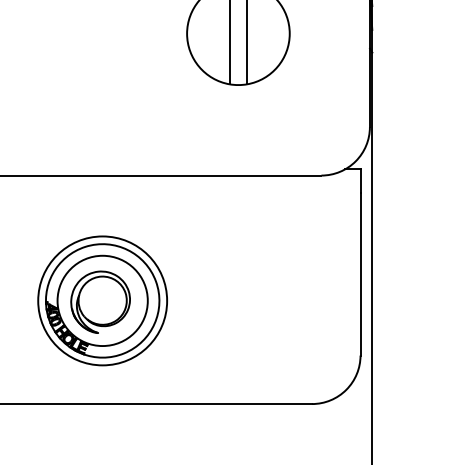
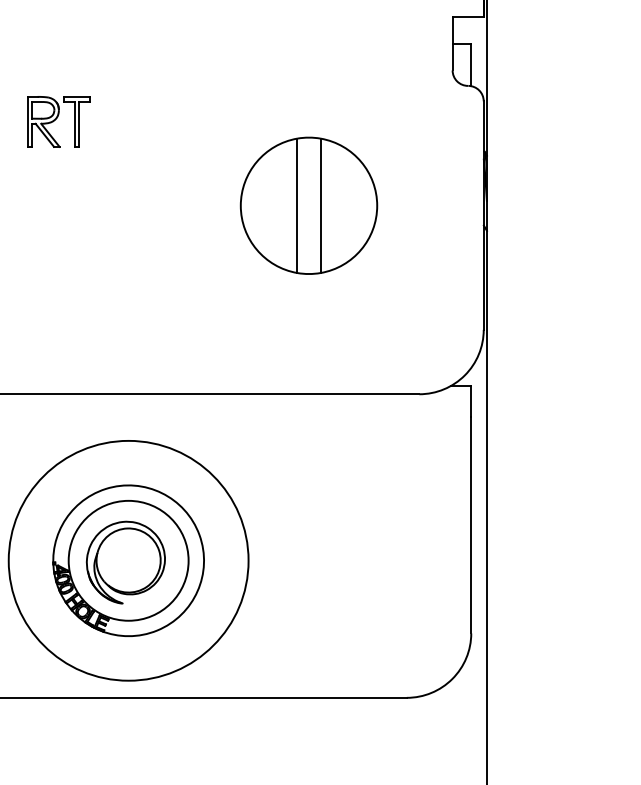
circle: (102, 300) -> (128, 560), size x1.4

